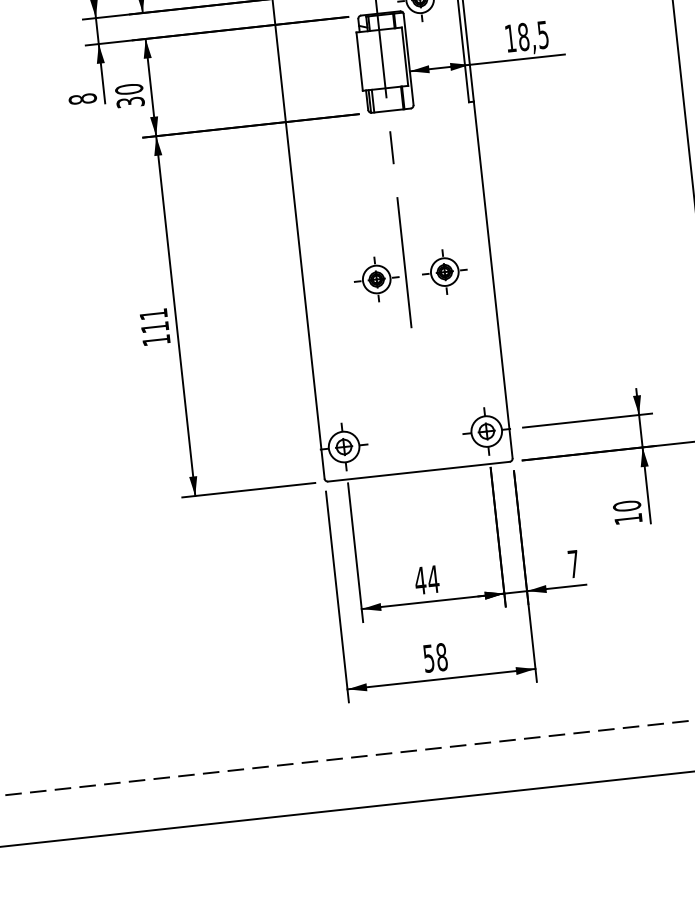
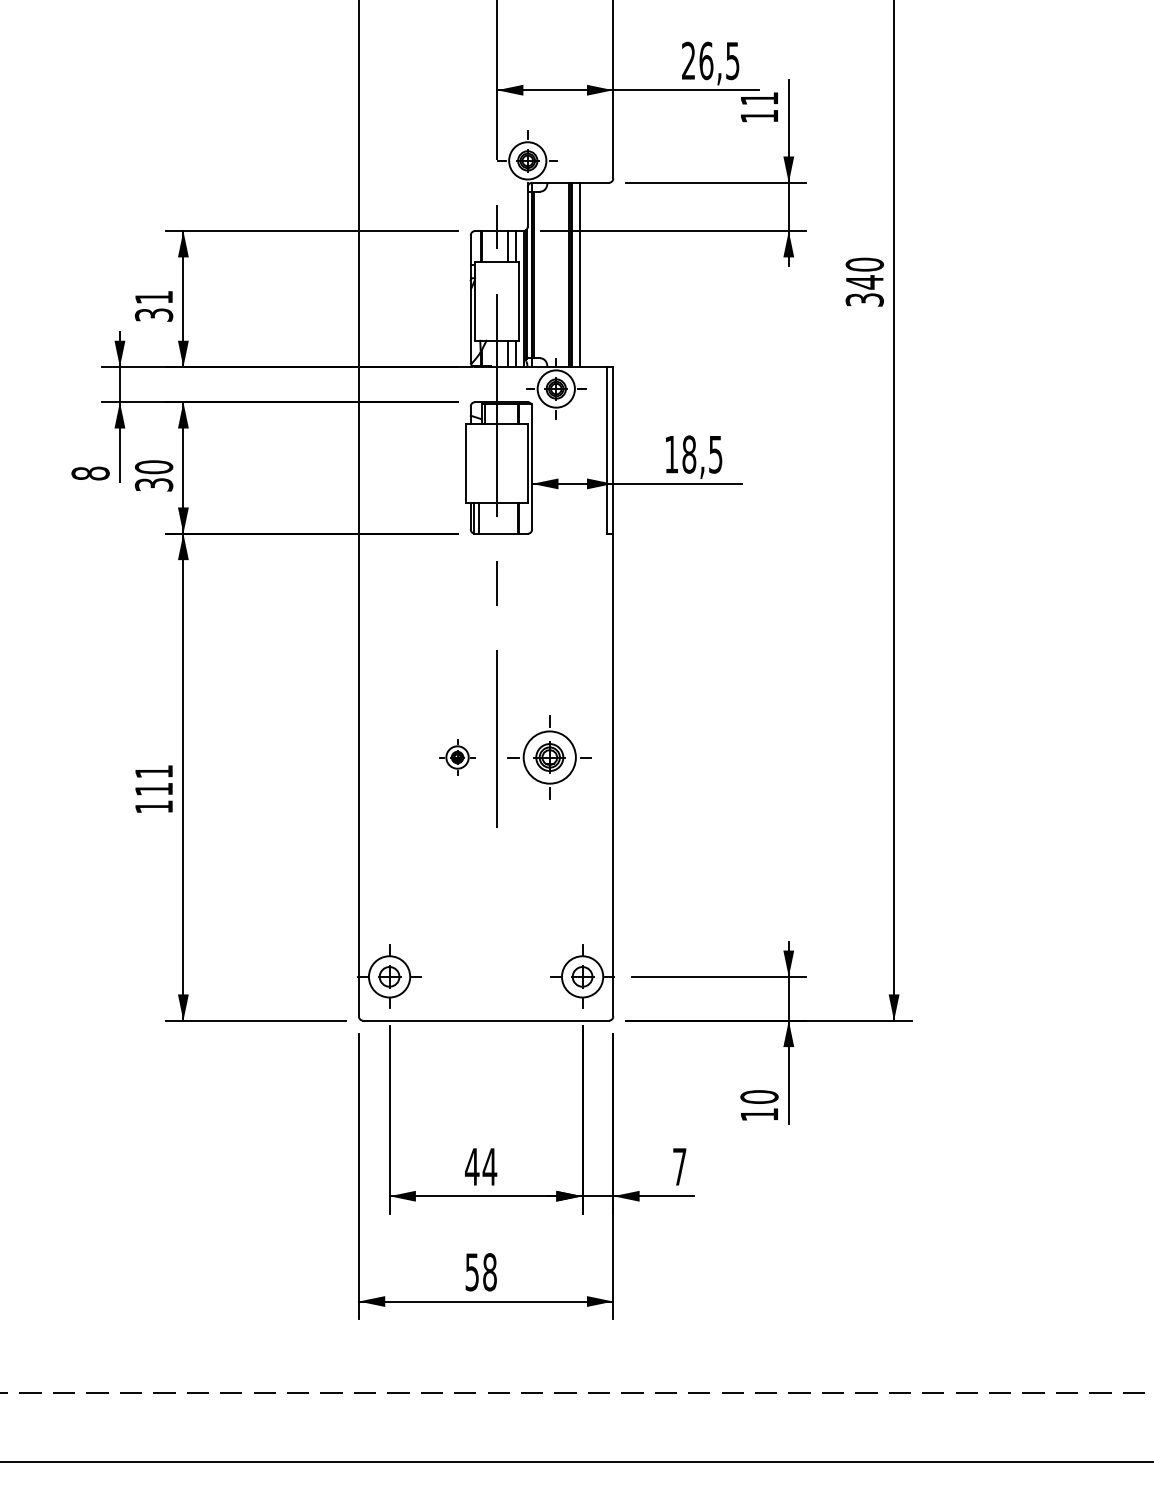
part: (444, 272) -> (549, 757), size x1.4
part: (376, 279) -> (457, 757), size x0.6

